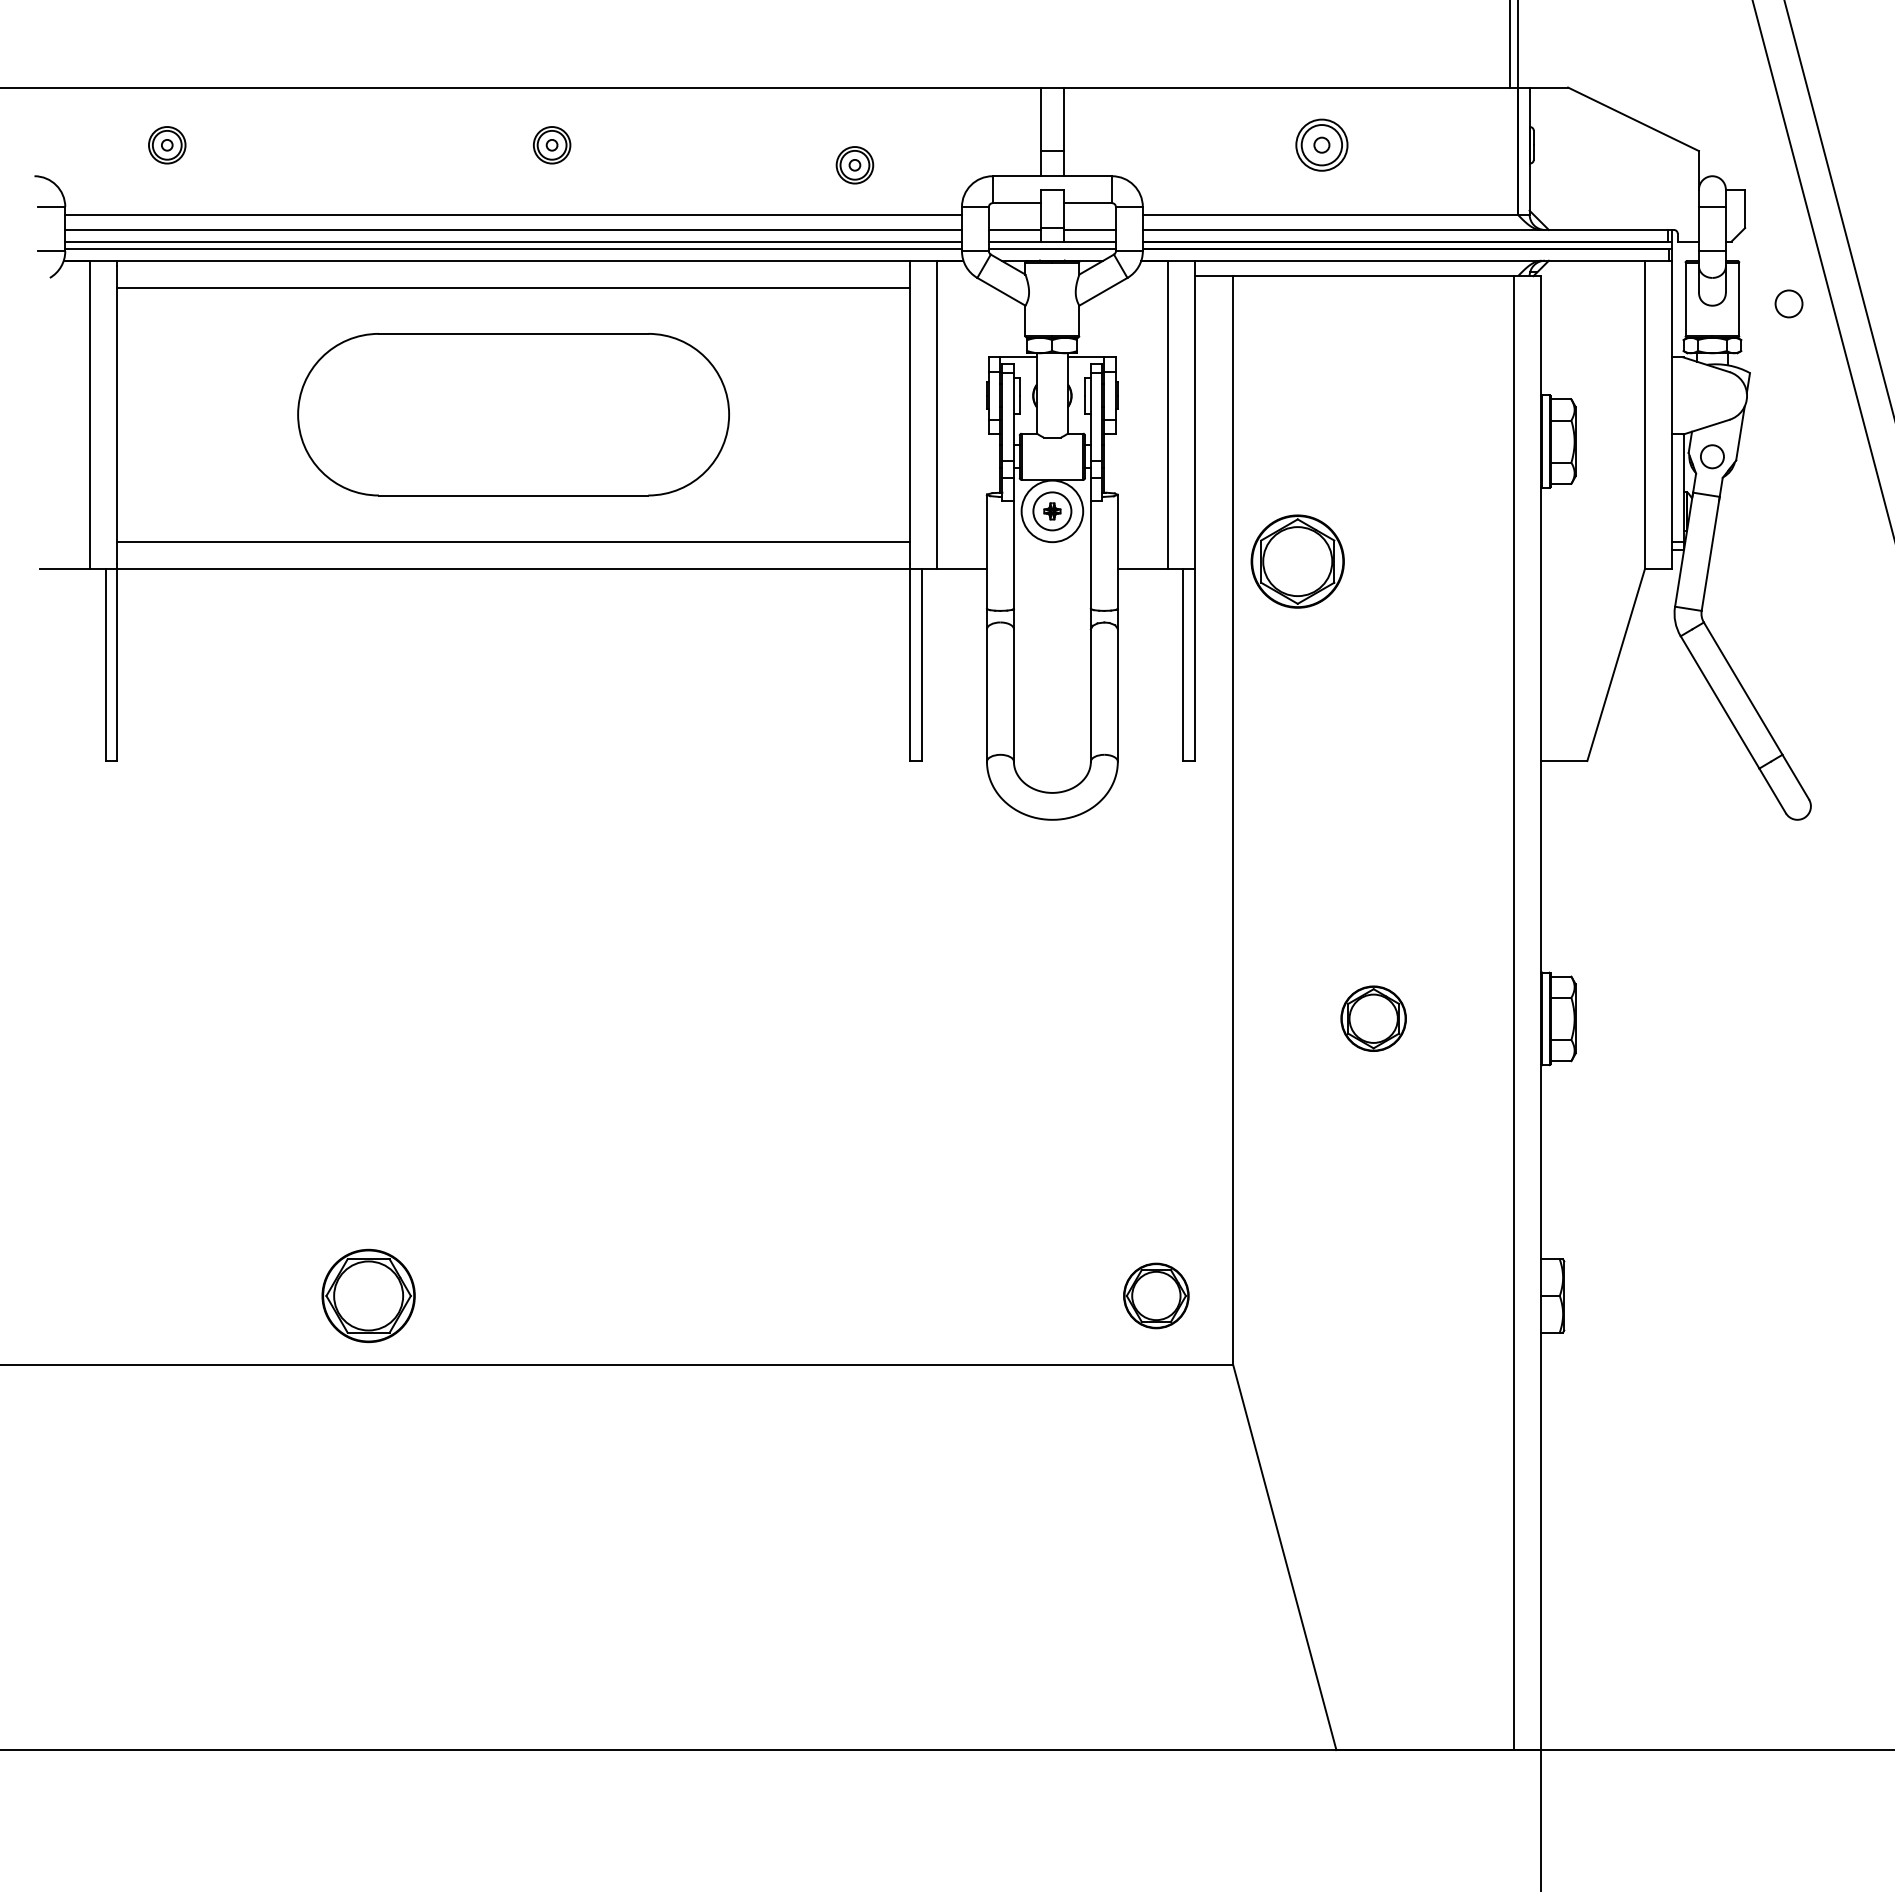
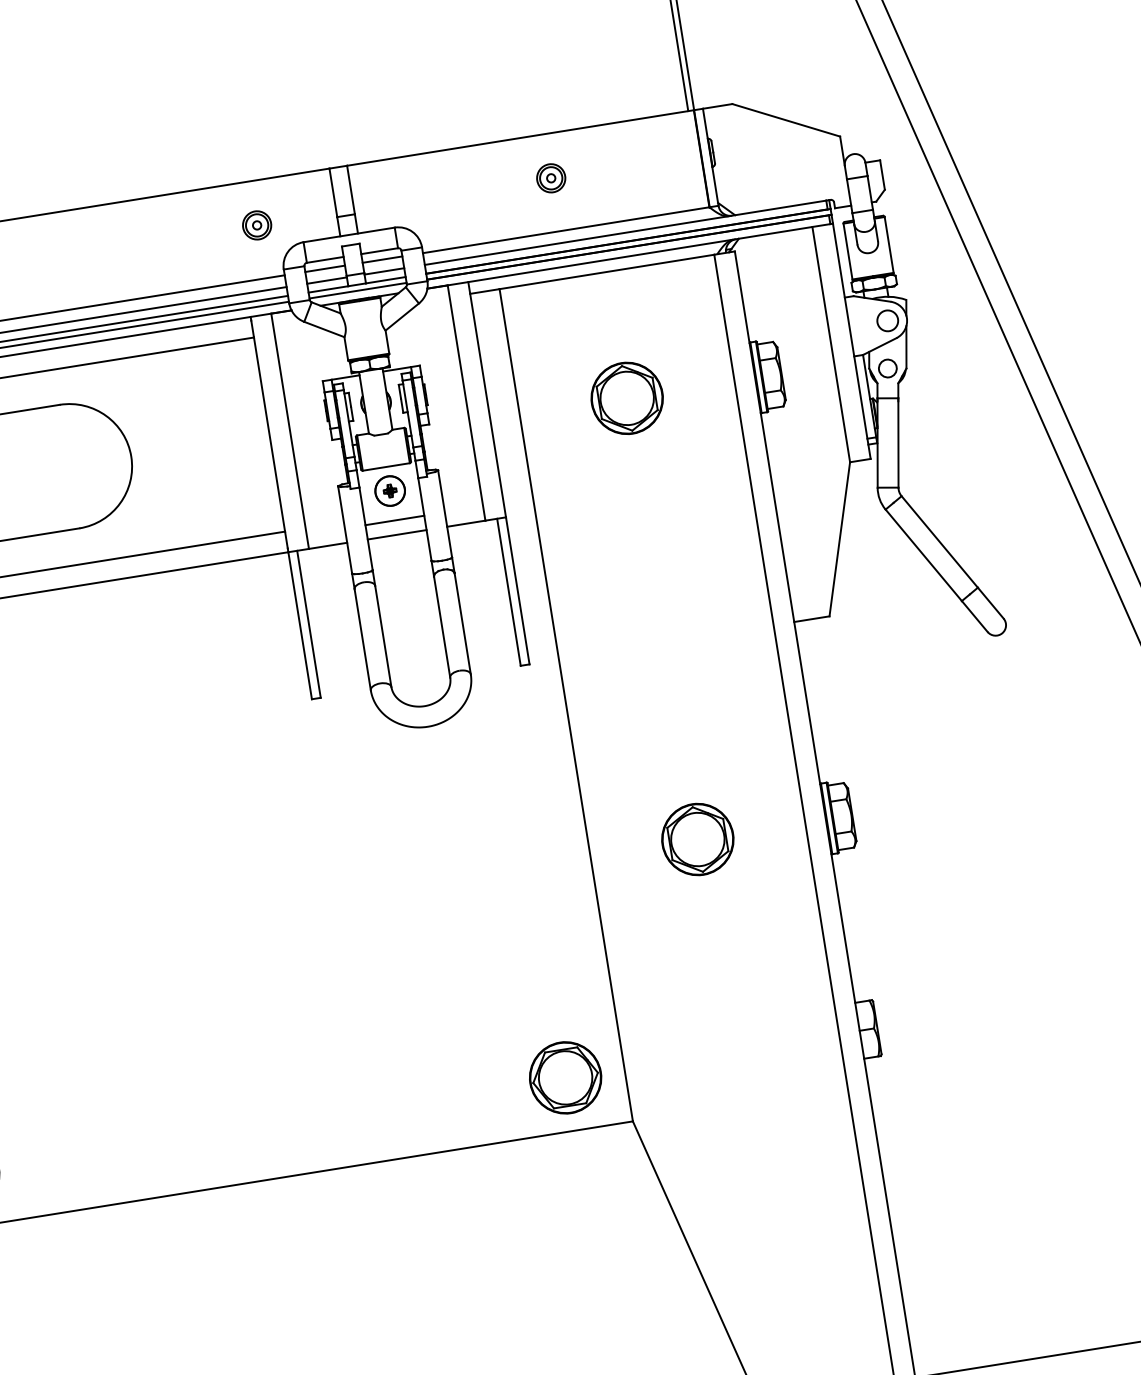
part: (1321, 145) -> (551, 178), size x0.71
part: (854, 165) -> (256, 225), moved
line: (1014, 214) -> (324, 268), added
line: (1089, 214) -> (382, 259), added
circle: (1788, 303) -> (887, 320), moved
circle: (1052, 511) -> (390, 491), size x0.62
line: (1051, 549) -> (394, 520), added
part: (1297, 561) -> (626, 398), moved
line: (1051, 568) -> (396, 534), added
part: (1373, 1018) -> (697, 839), size x1.43
part: (1156, 1295) -> (565, 1077), size x1.43

